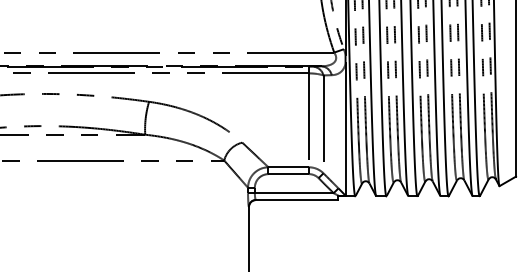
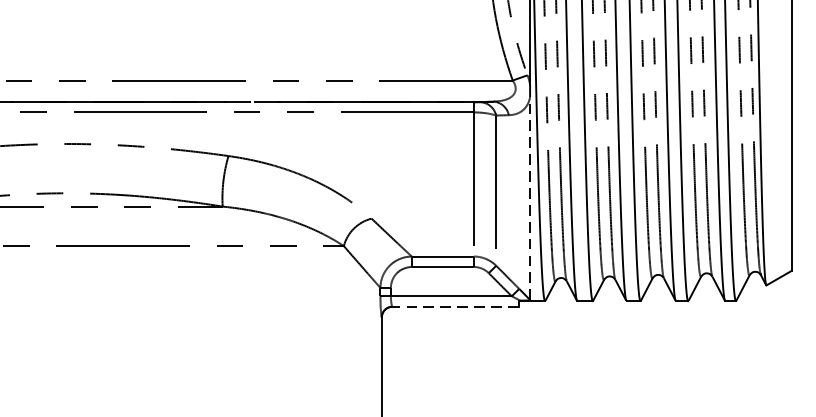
line: (345, 129) -> (530, 198), solid -> dashed
line: (296, 200) -> (454, 307), solid -> dashed

